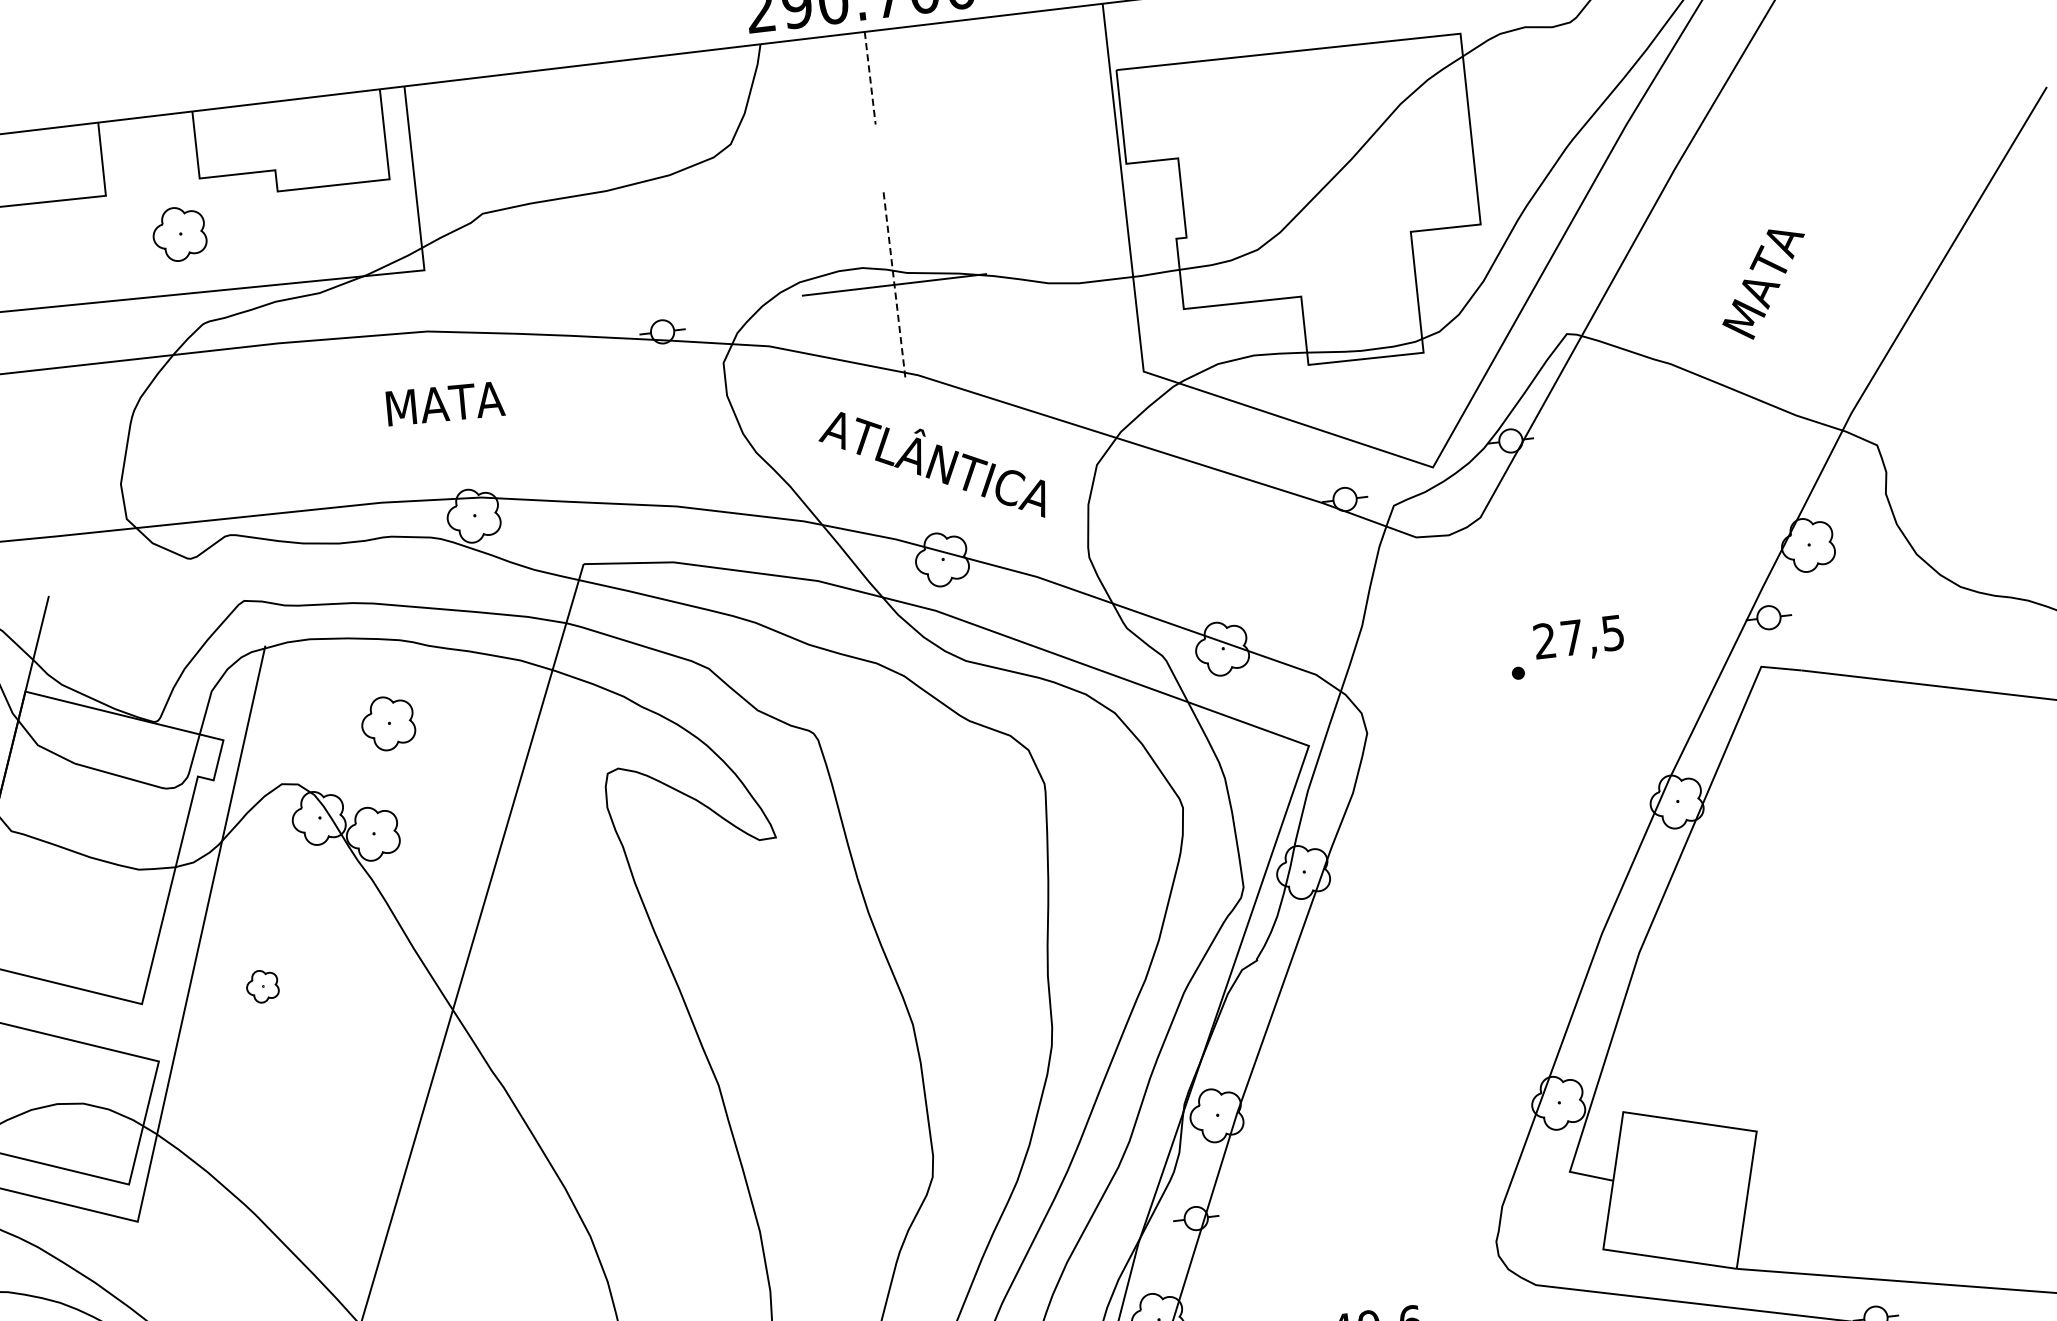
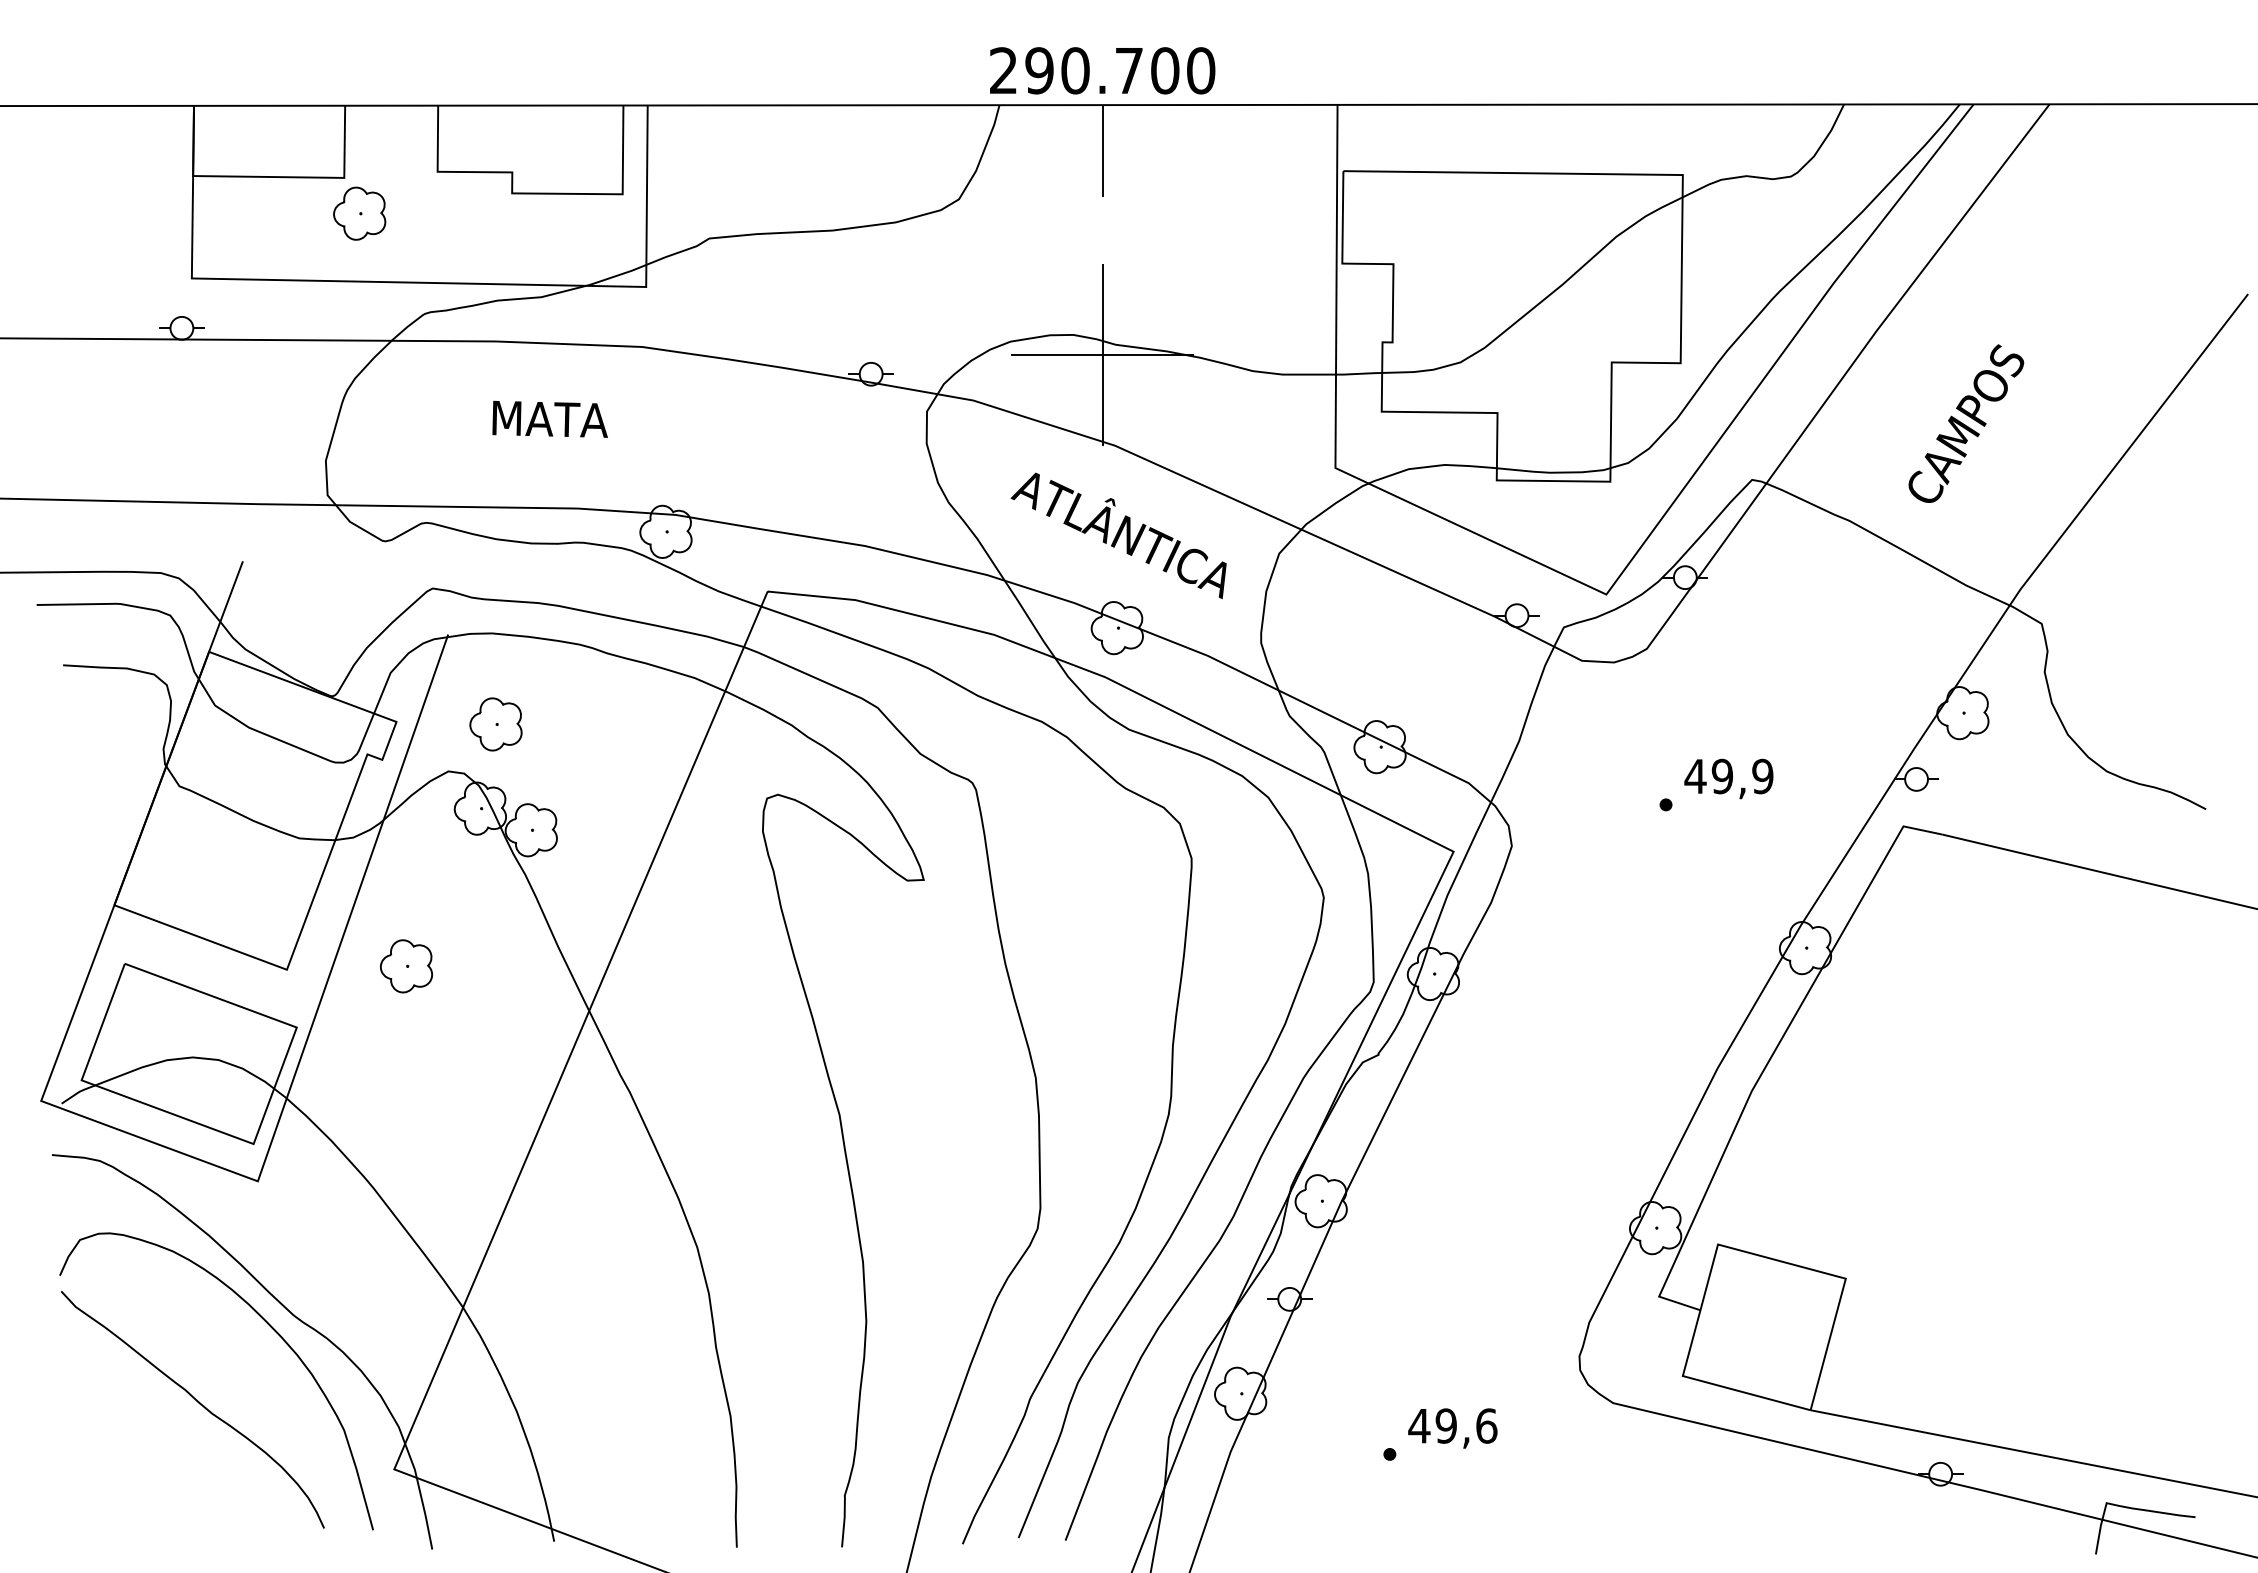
line: (870, 77) -> (1102, 150), dashed -> solid
part: (179, 233) -> (359, 213), moved
text: (1775, 253) -> (1964, 425), MATA -> CAMPOS
line: (894, 285) -> (1102, 355), dashed -> solid
text: (444, 402) -> (549, 418), moved
text: (1578, 637) -> (1728, 776), 27,5 -> 49,9
part: (387, 723) -> (495, 724), moved
part: (262, 986) -> (406, 966), size x1.67

